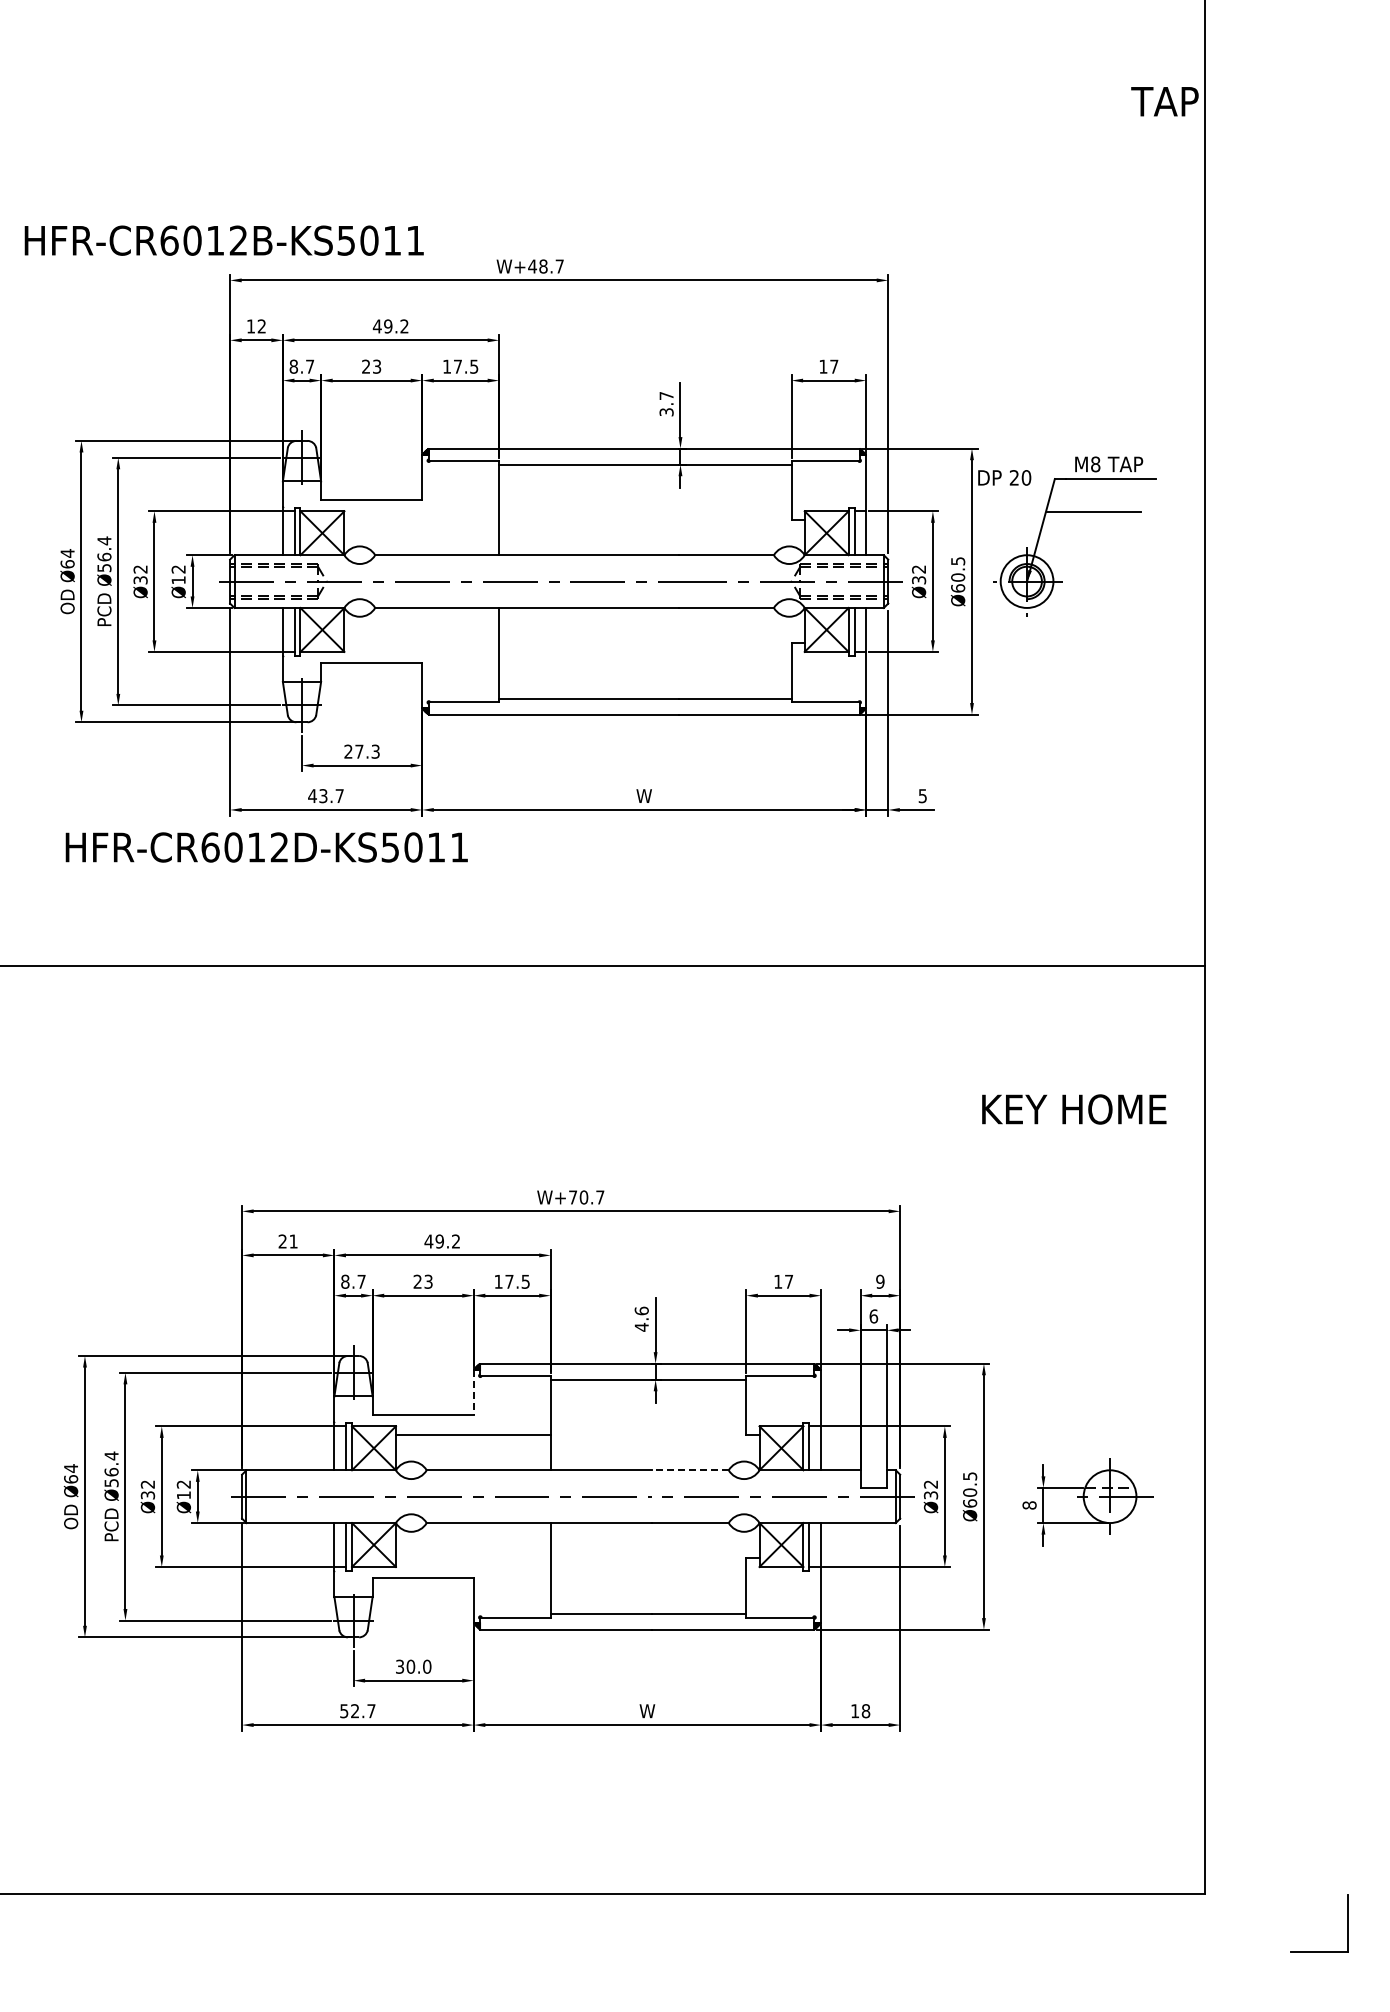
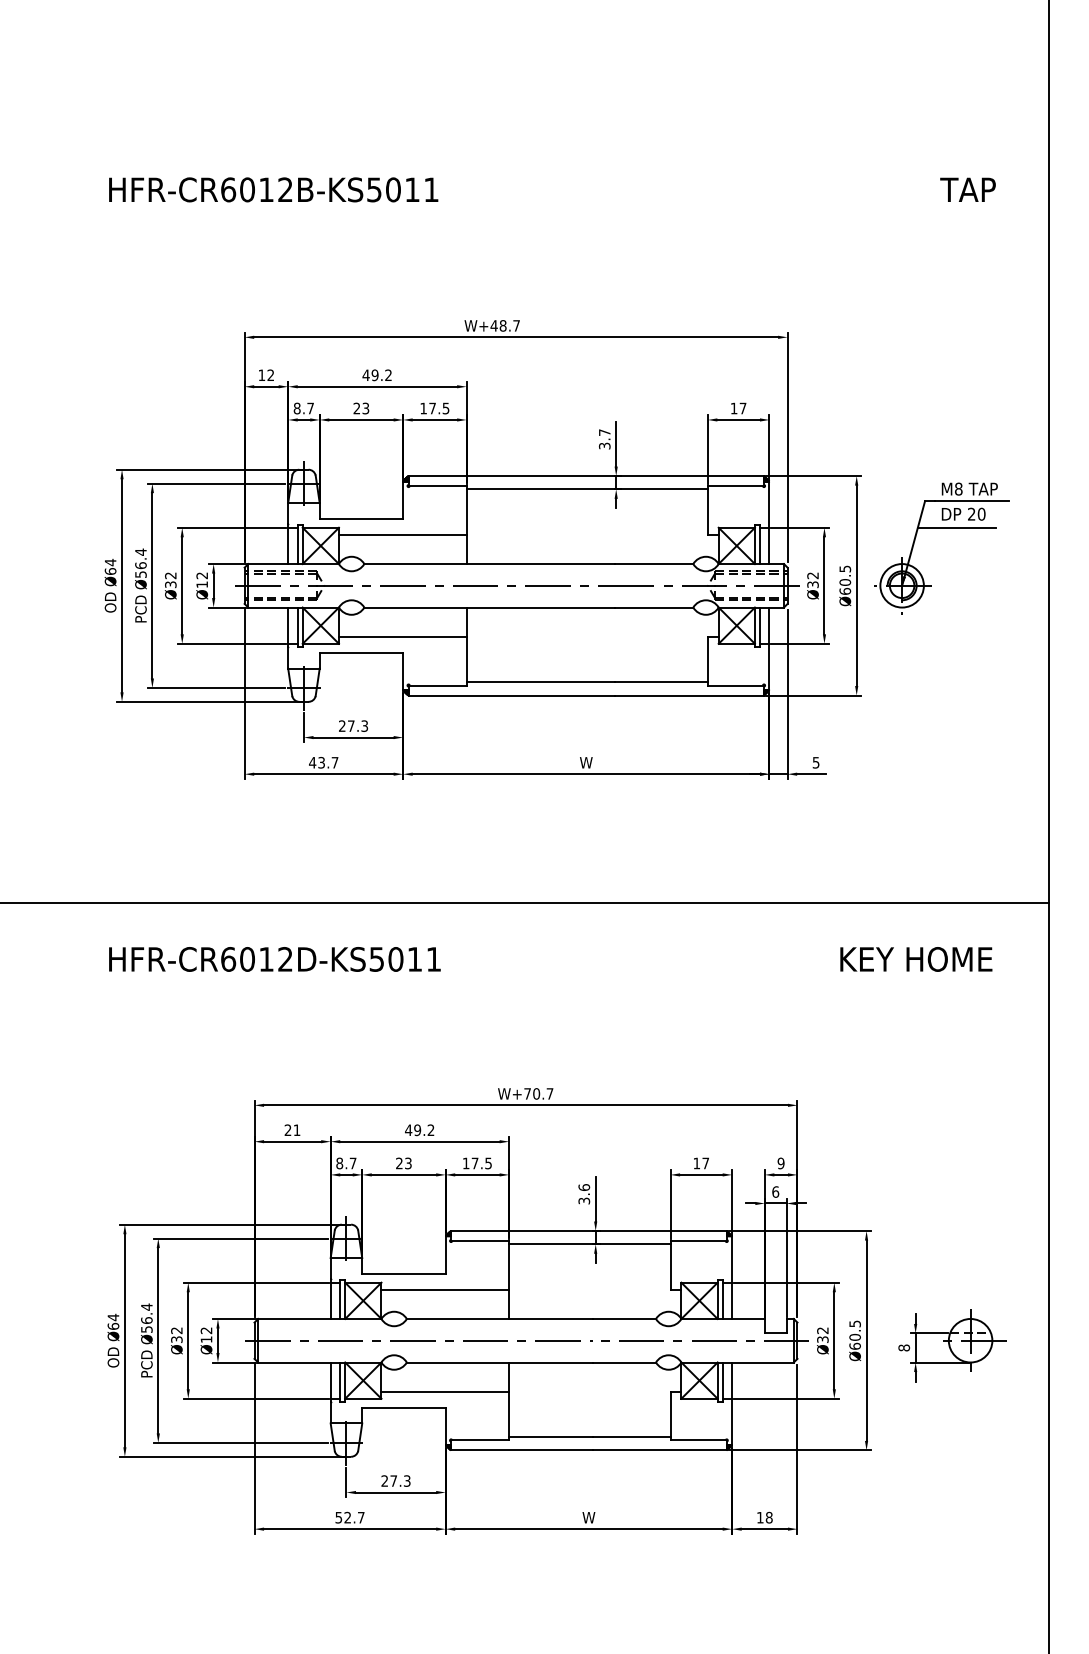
text: (1164, 101) -> (967, 189), moved
text: (223, 240) -> (273, 189), moved
text: (1004, 477) -> (963, 513), moved
line: (421, 520) -> (402, 535), added
line: (421, 643) -> (402, 636), added
text: (266, 847) -> (274, 959), moved
text: (1074, 1109) -> (916, 959), moved
text: (641, 1326) -> (584, 1200), 4.6 -> 3.6
line: (473, 1392) -> (445, 1254), dashed -> solid
line: (689, 1470) -> (623, 1319), dashed -> solid
line: (472, 1558) -> (444, 1391), added
text: (413, 1666) -> (395, 1480), 30.0 -> 27.3

